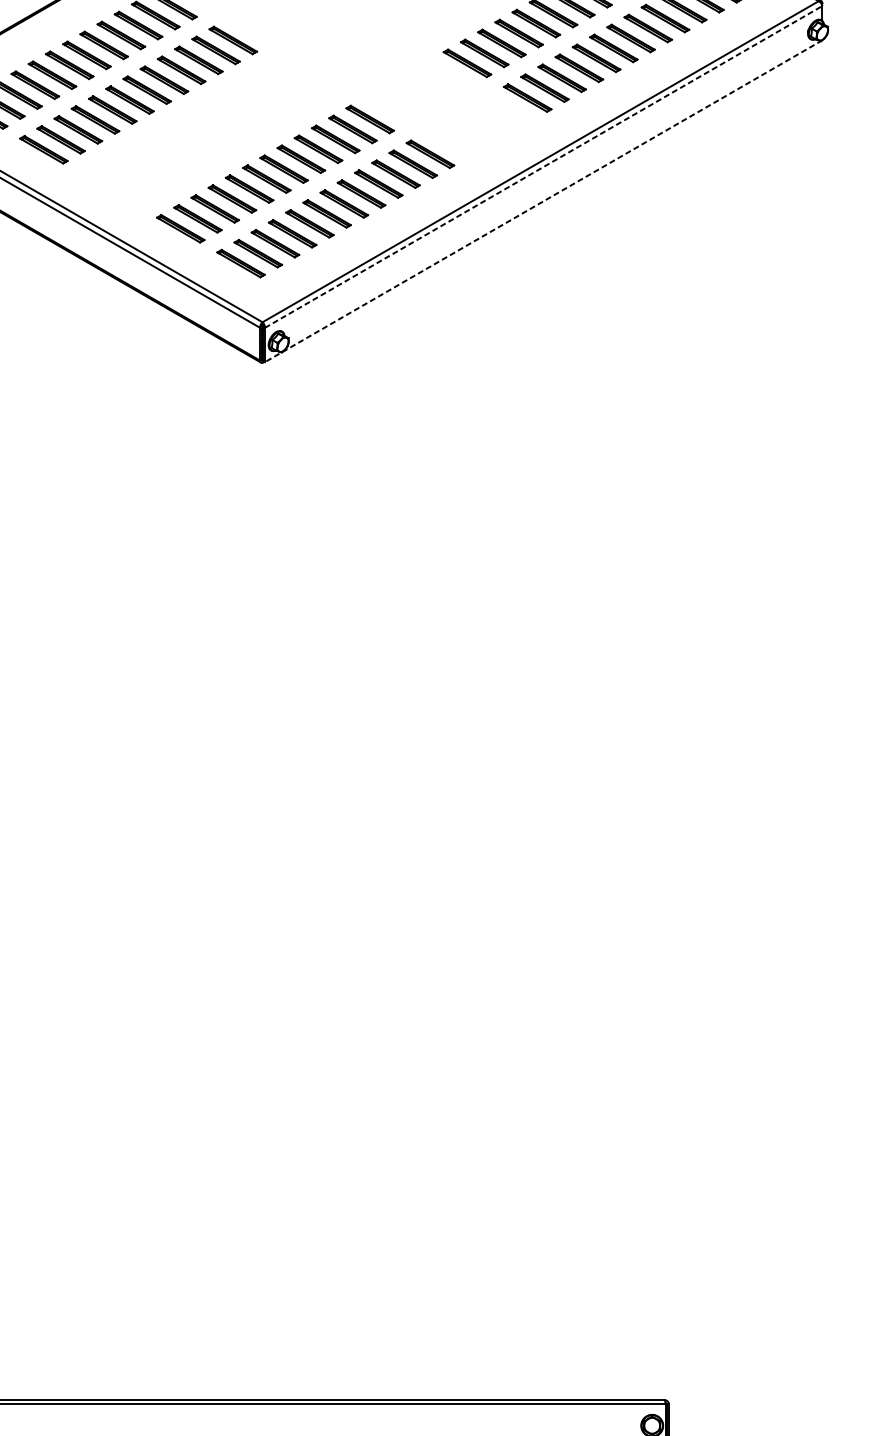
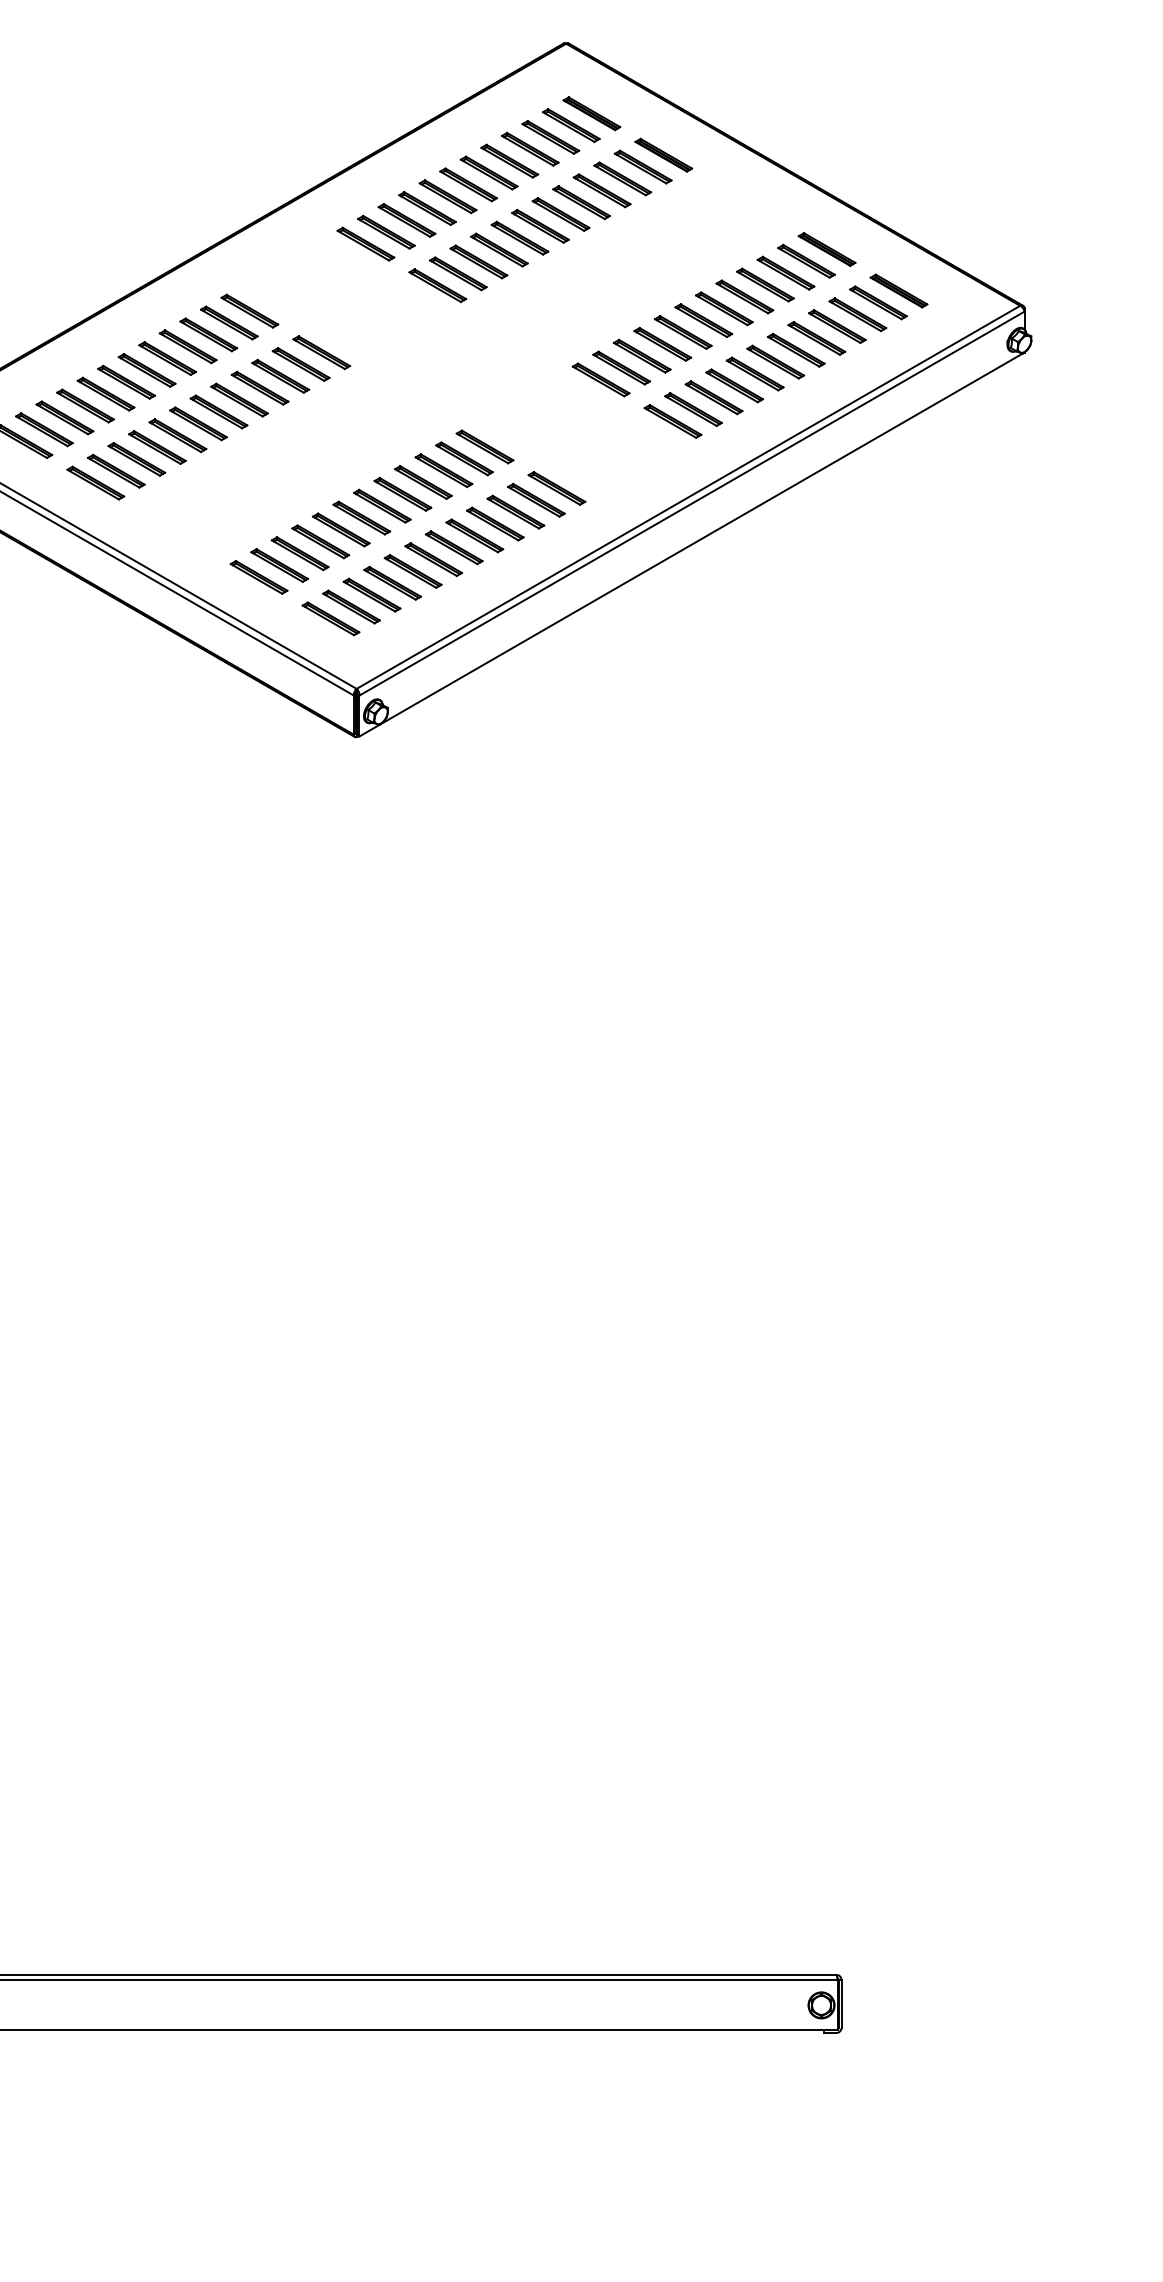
line: (544, 166) -> (692, 503), dashed -> solid
line: (543, 201) -> (691, 544), dashed -> solid

